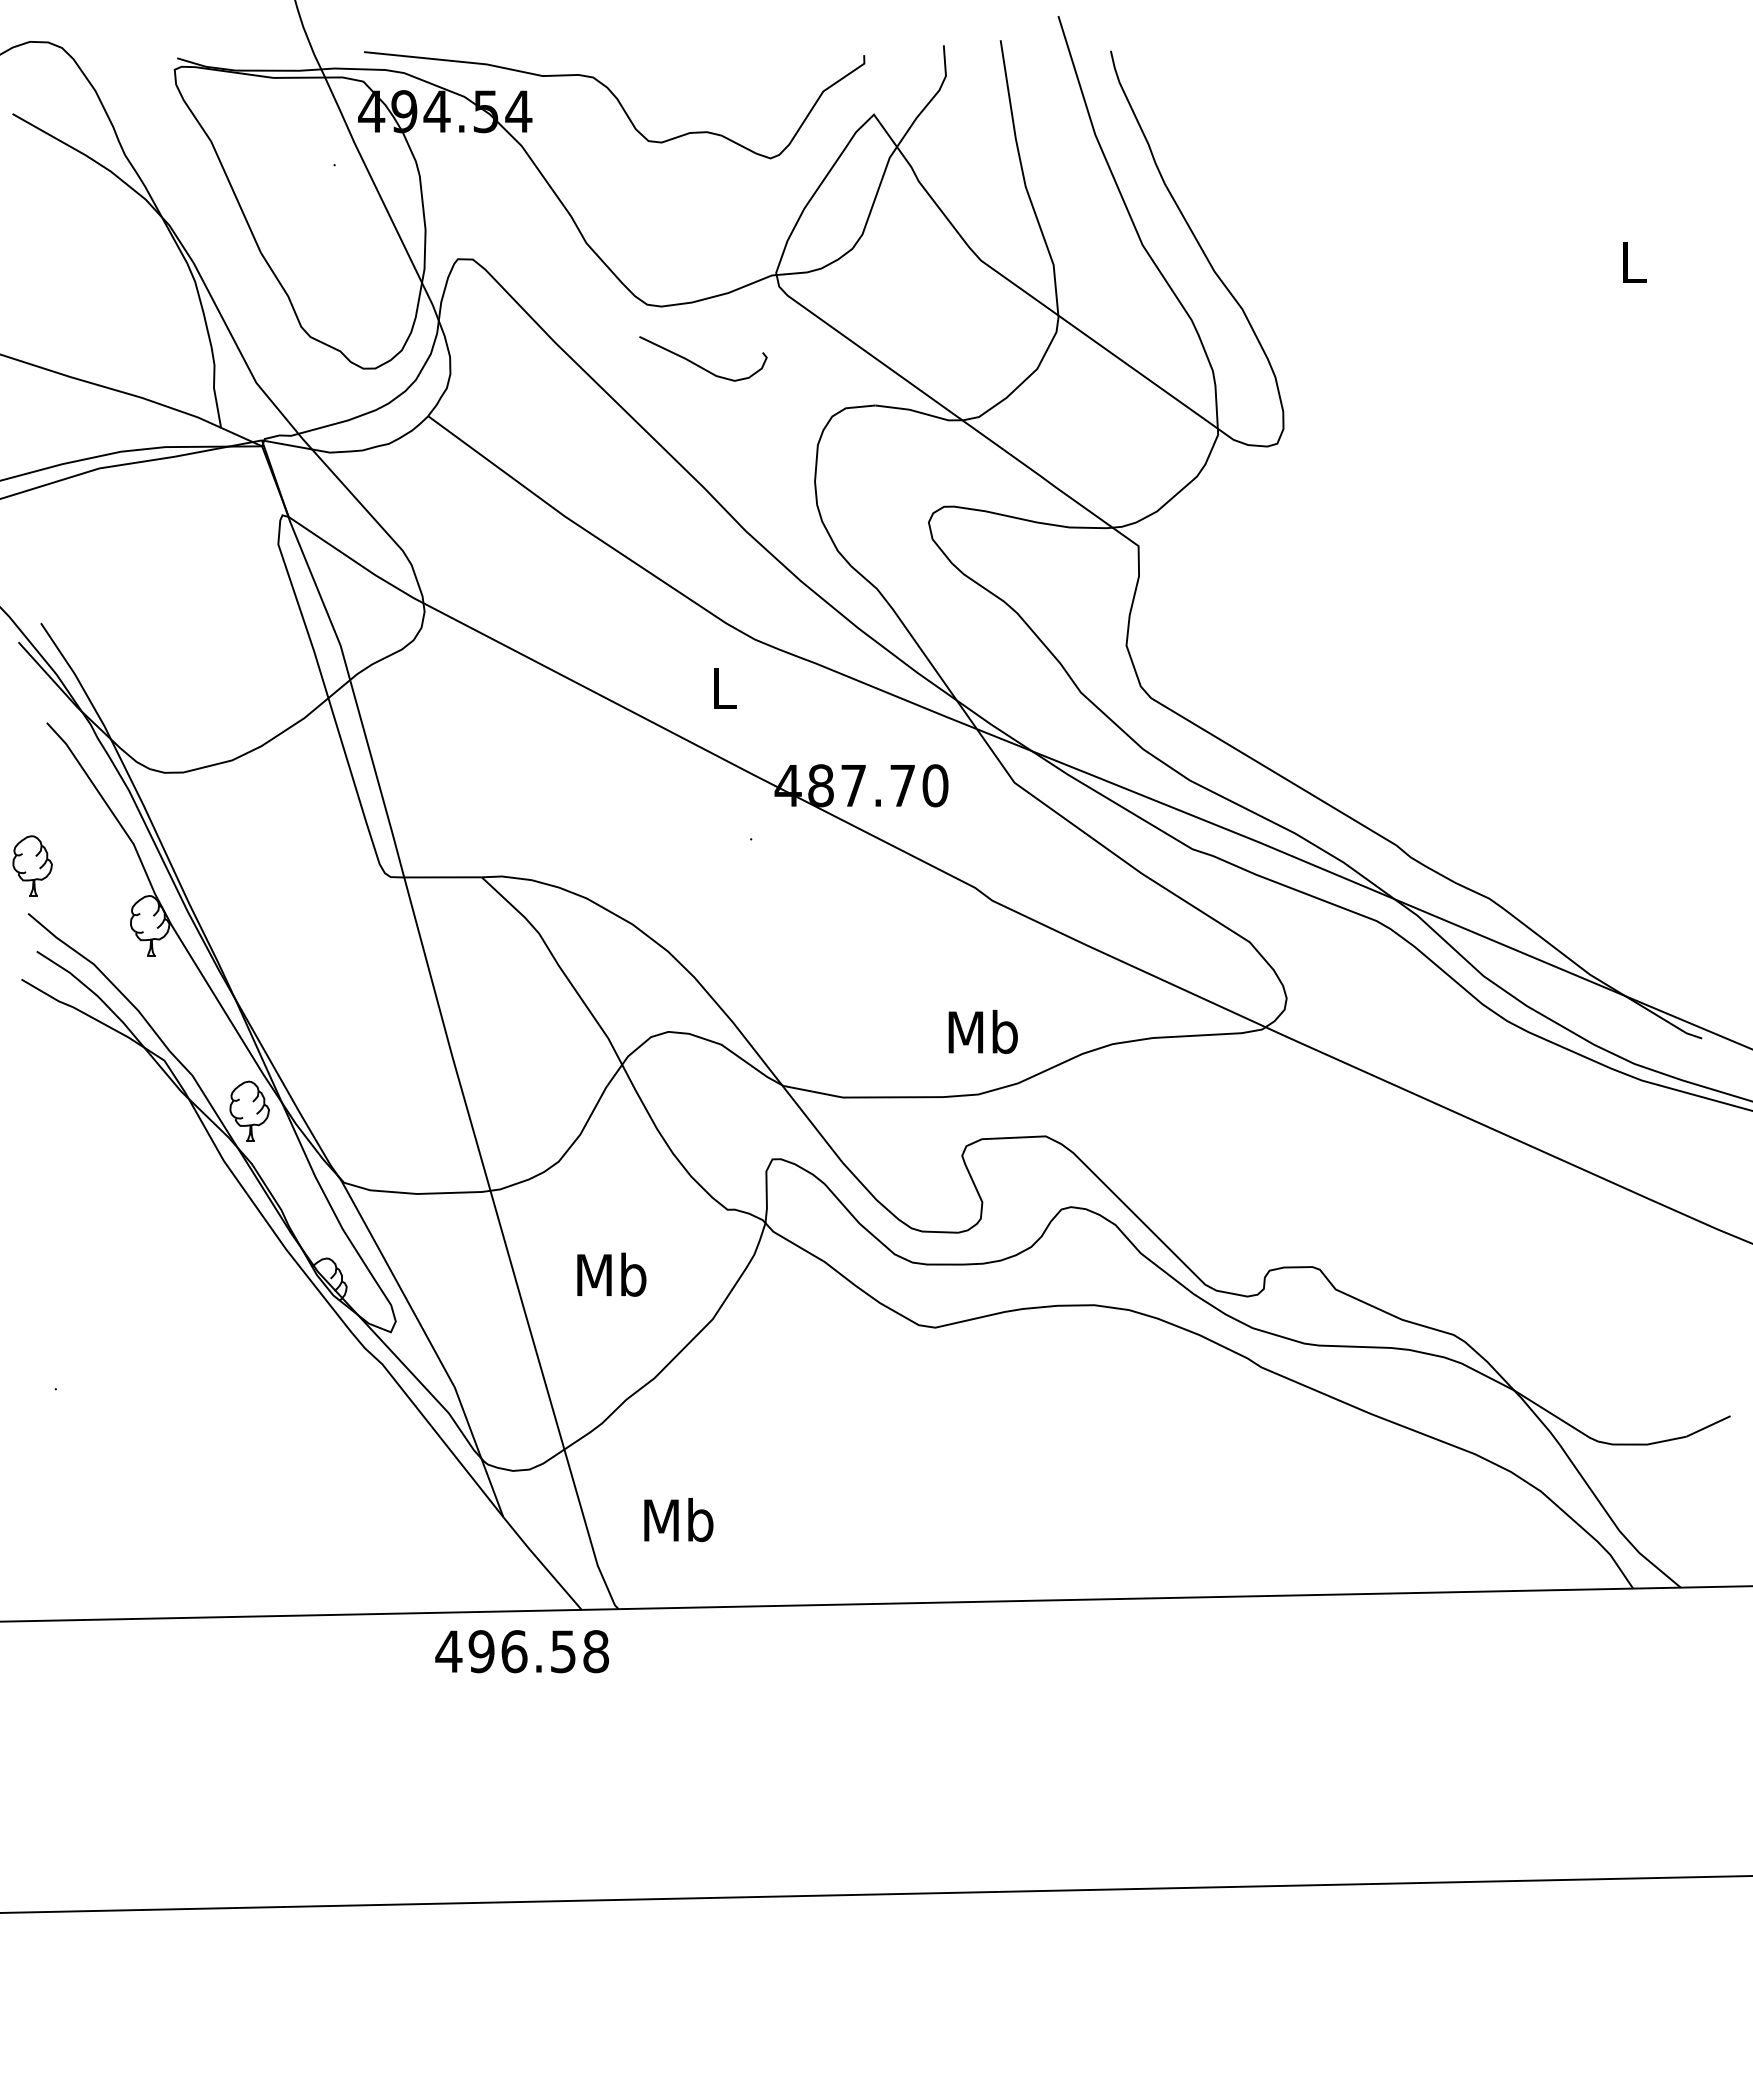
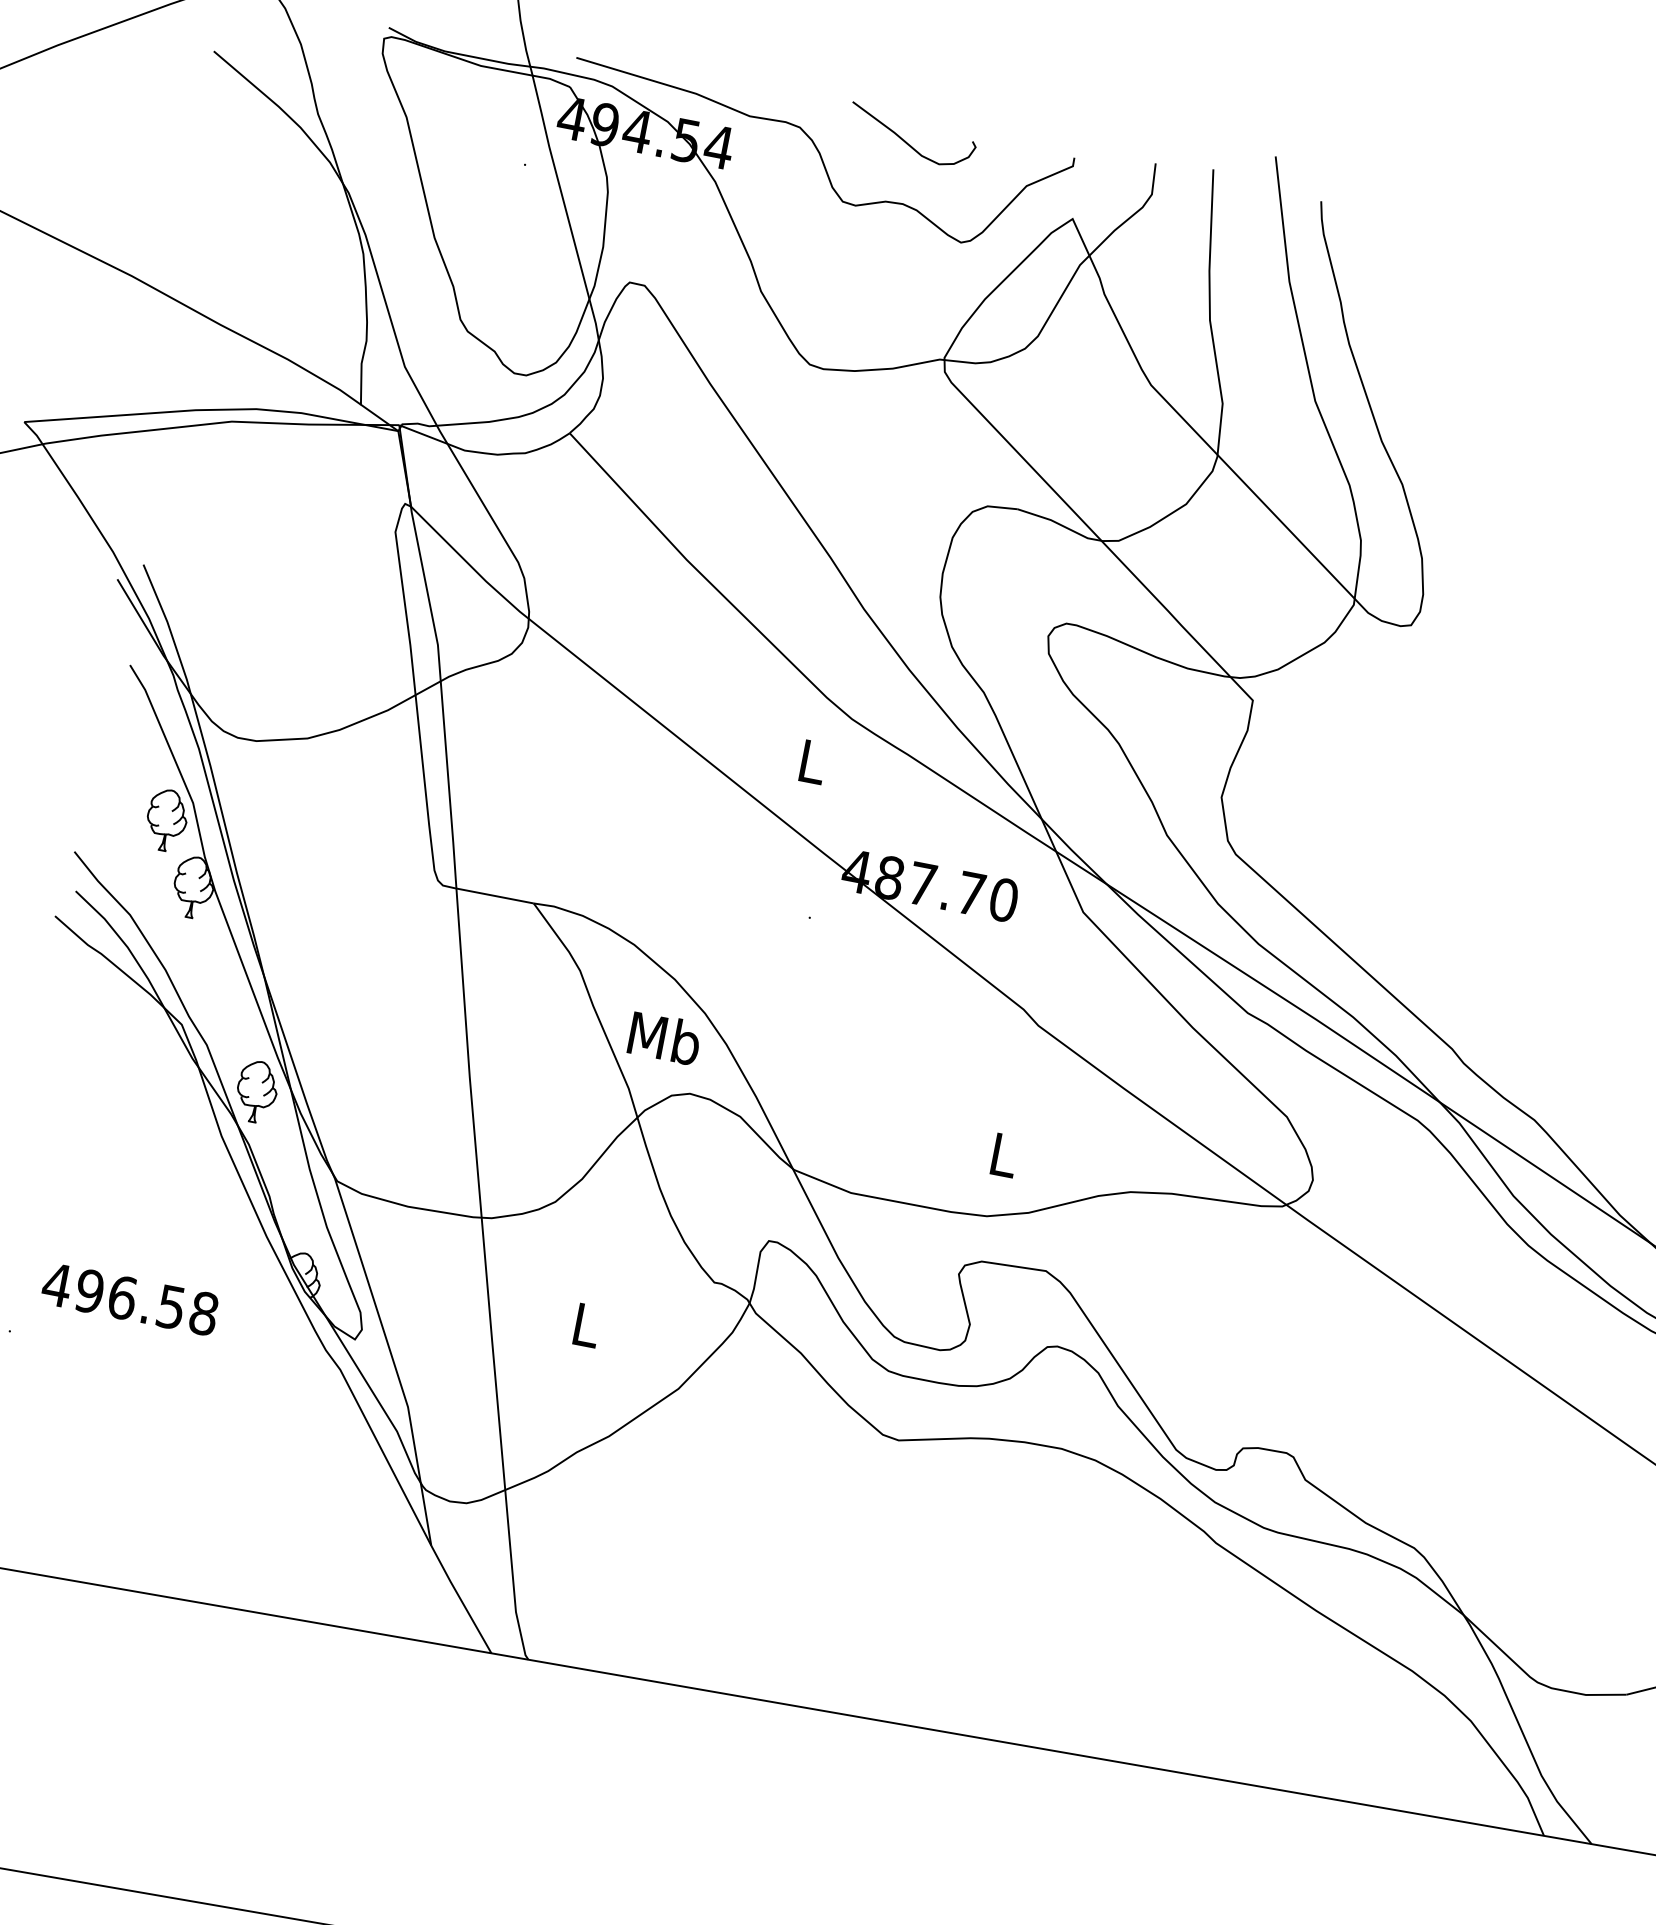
curve: (699, 365) -> (907, 142), moved
part: (32, 865) -> (166, 819), moved
text: (982, 1031) -> (1003, 1154), Mb -> L
text: (611, 1274) -> (586, 1324), Mb -> L
text: (678, 1520) -> (664, 1038), moved
text: (521, 1651) -> (129, 1299), moved

